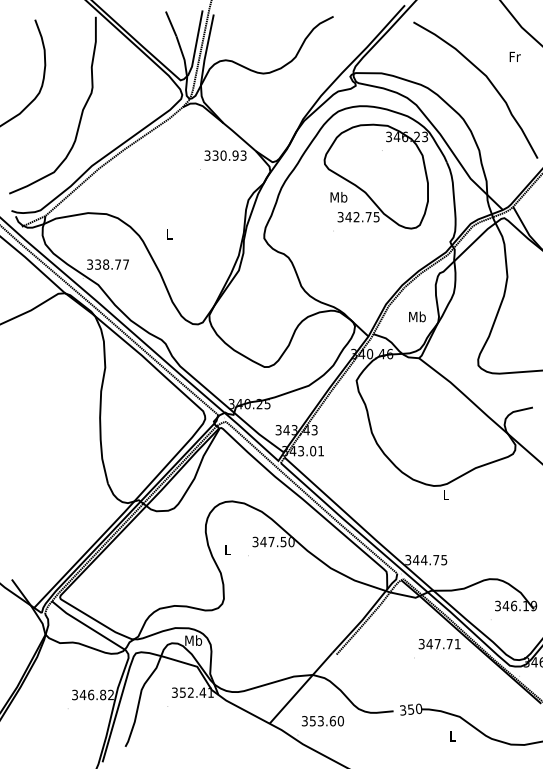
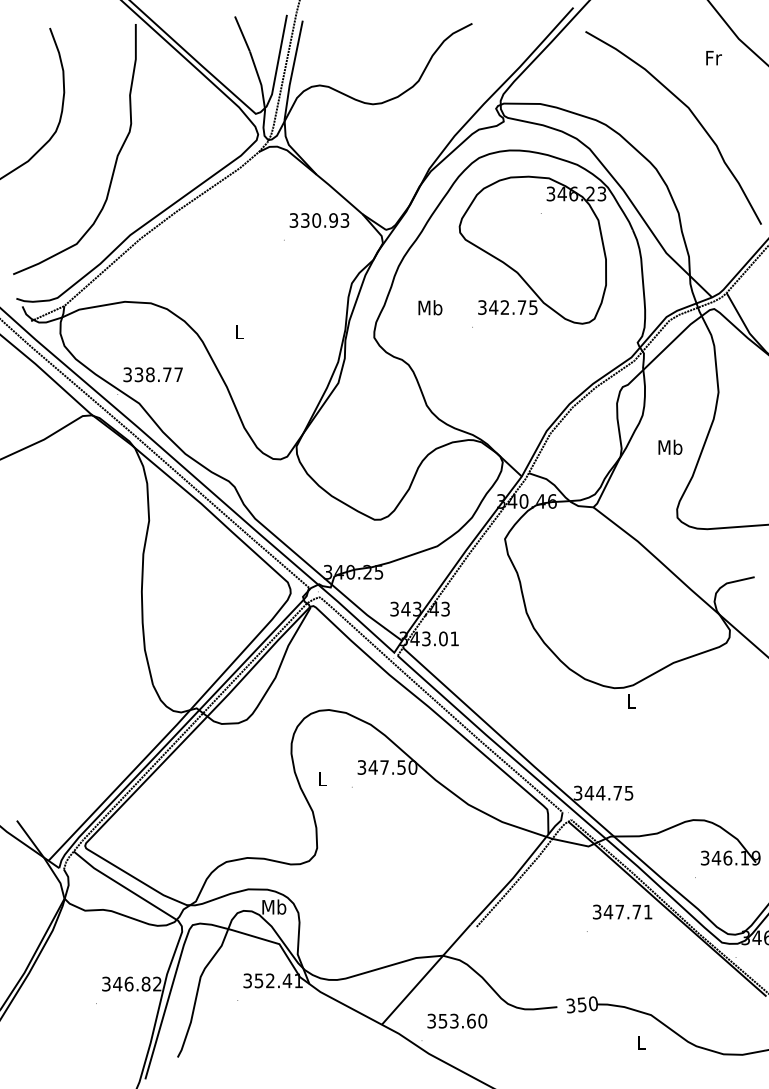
text: (514, 56) -> (712, 57), moved
text: (338, 197) -> (429, 308), moved
text: (417, 316) -> (670, 446), moved

